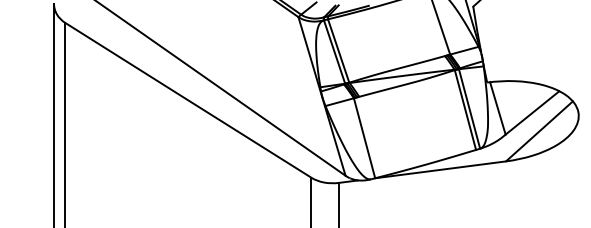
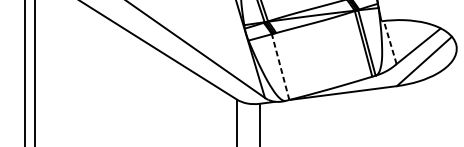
line: (497, 107) -> (389, 41), solid -> dashed
line: (364, 137) -> (280, 66), solid -> dashed

